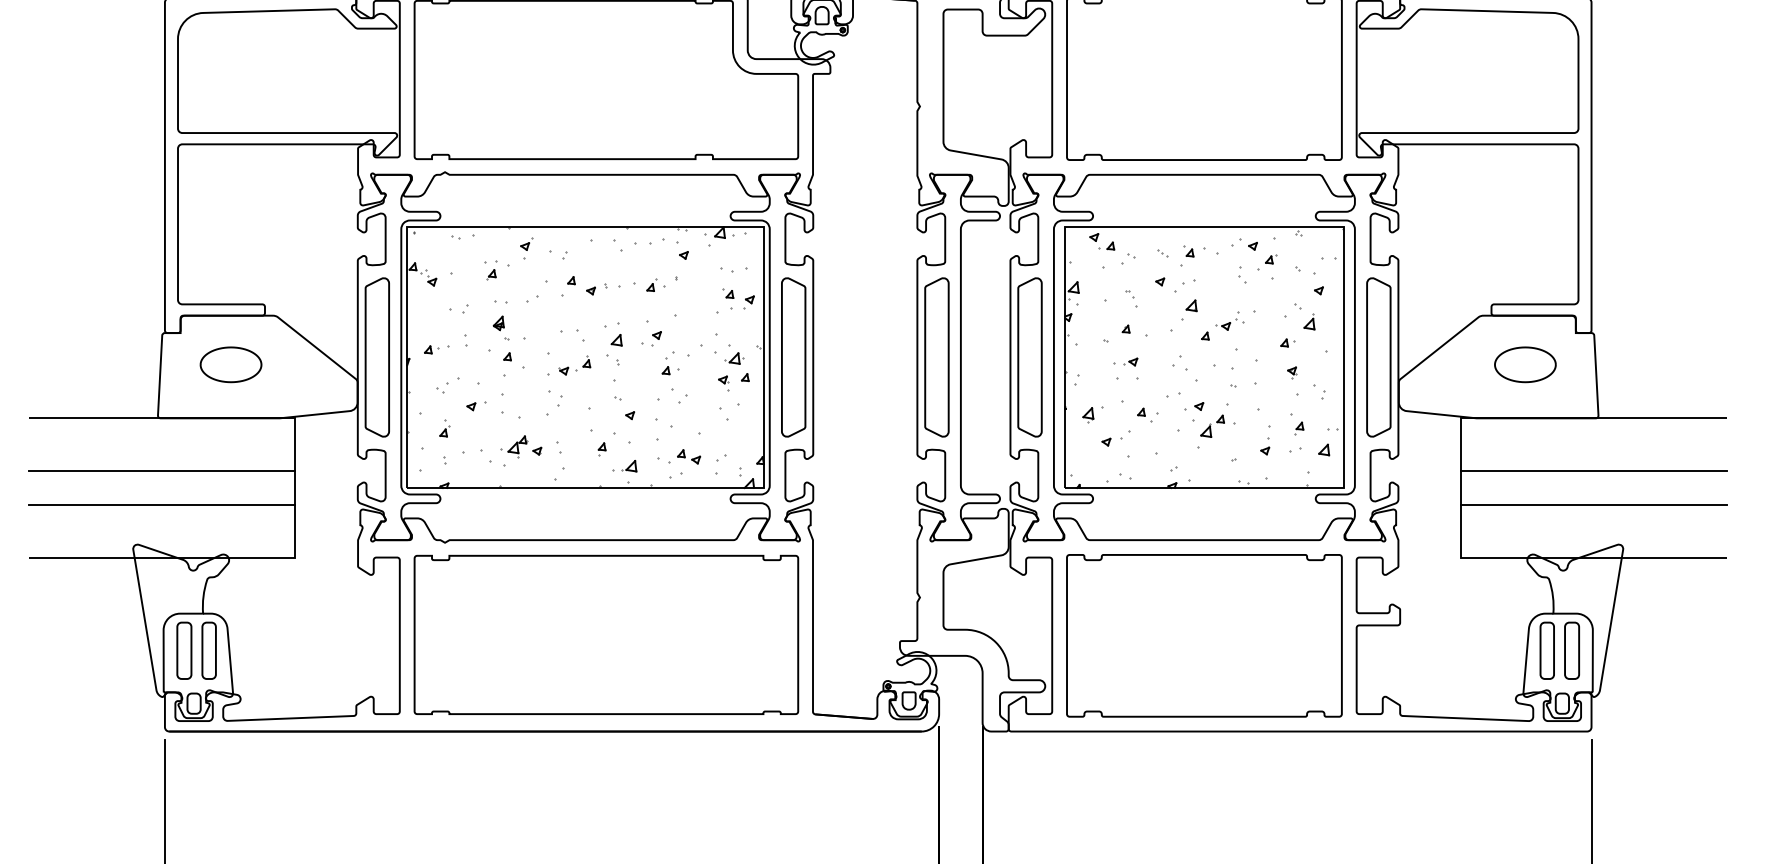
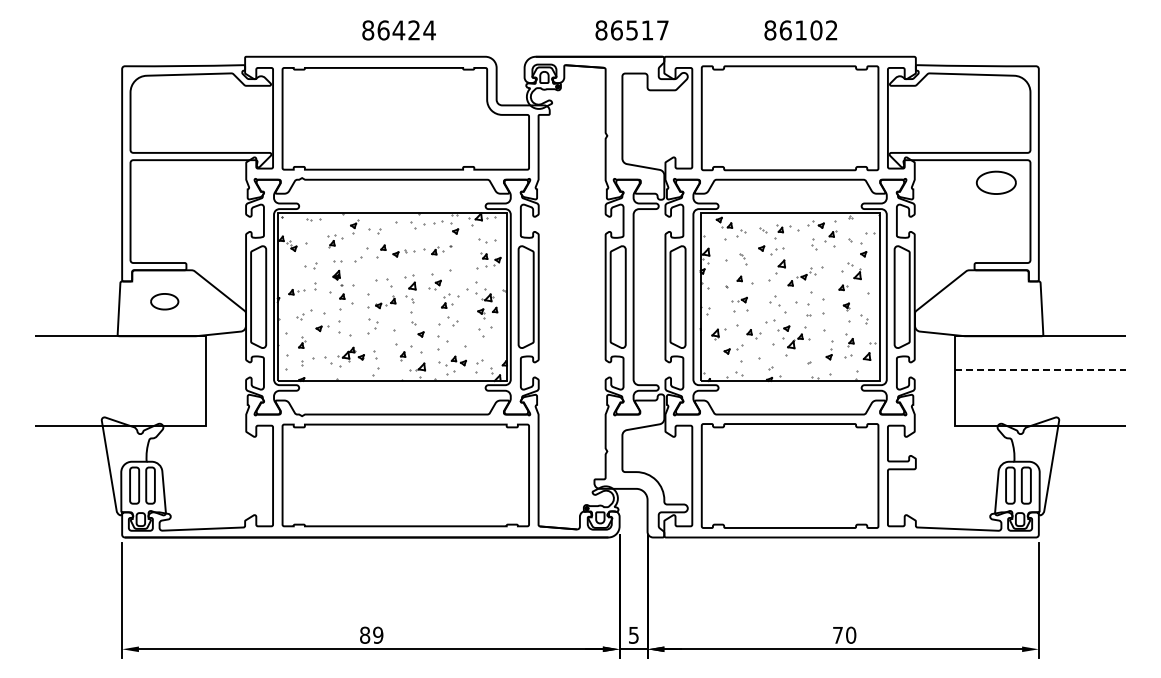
part: (230, 364) -> (164, 301), size x0.7
part: (1525, 364) -> (996, 182), moved
line: (160, 470) -> (119, 369), removed
line: (1594, 470) -> (1040, 369), solid -> dashed
line: (160, 505) -> (119, 392), removed
line: (1594, 505) -> (1040, 392), removed

